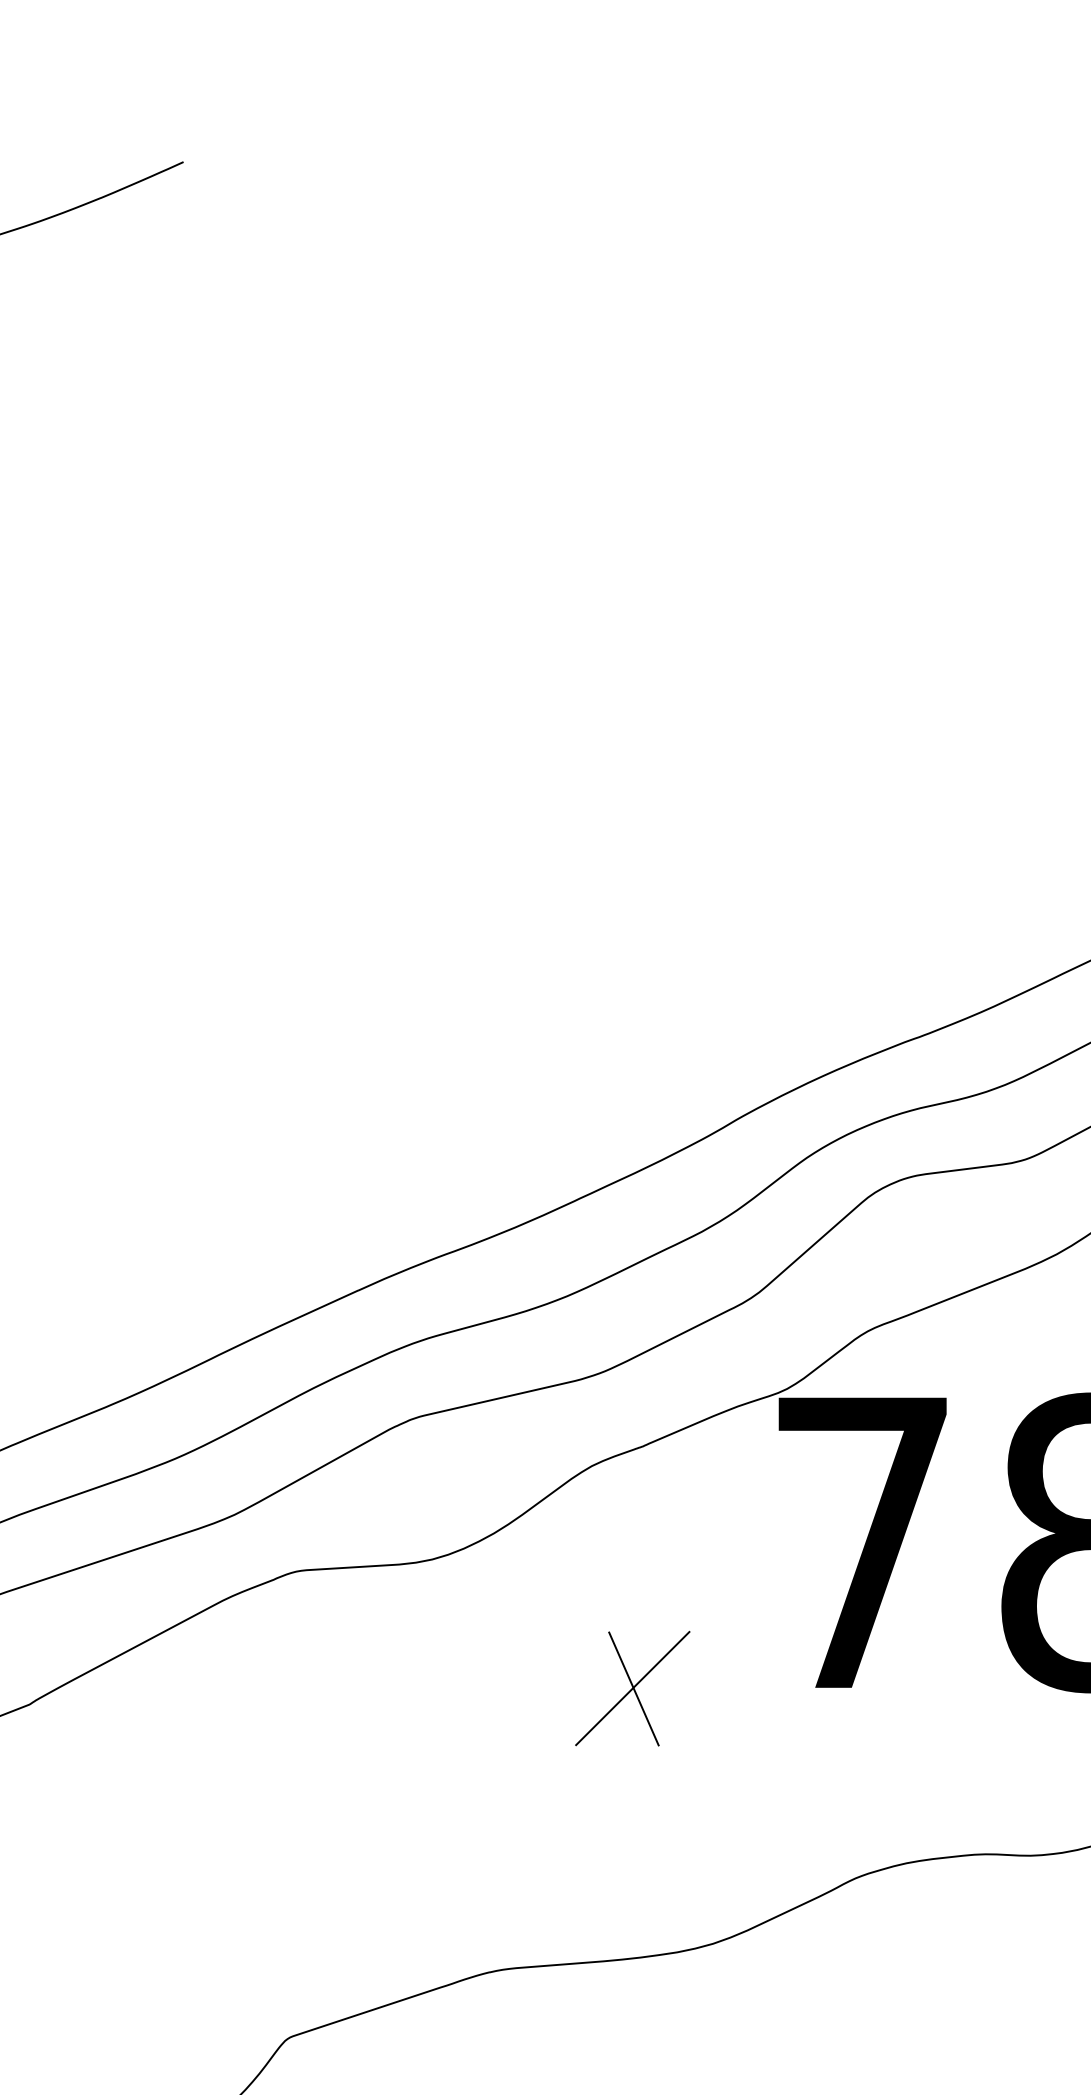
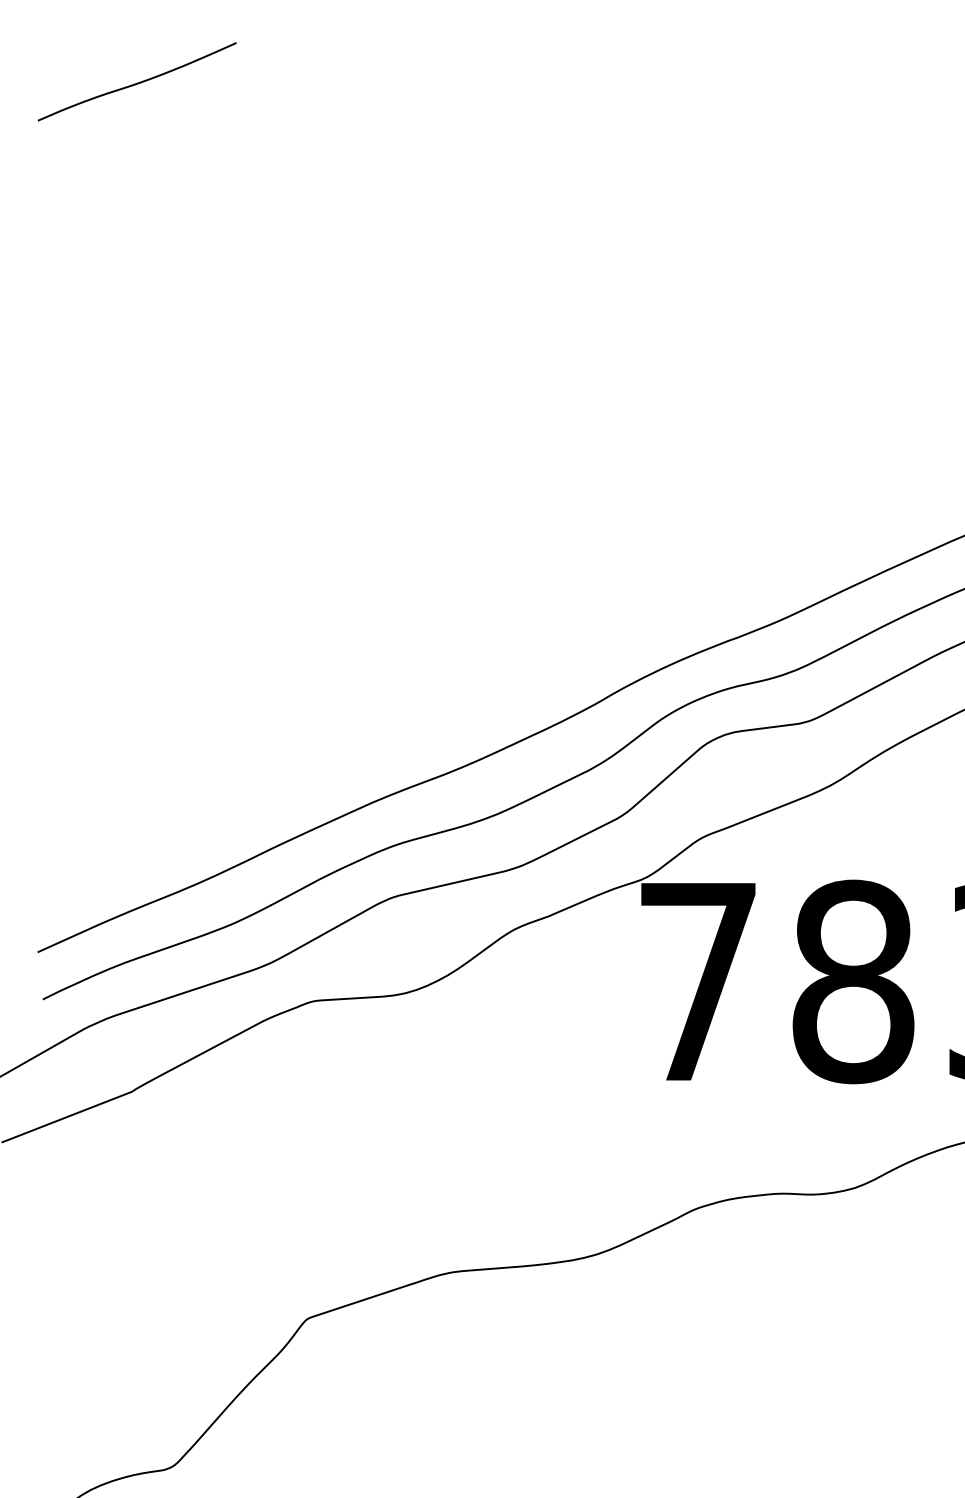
part: (631, 1687) -> (541, 1080), removed

